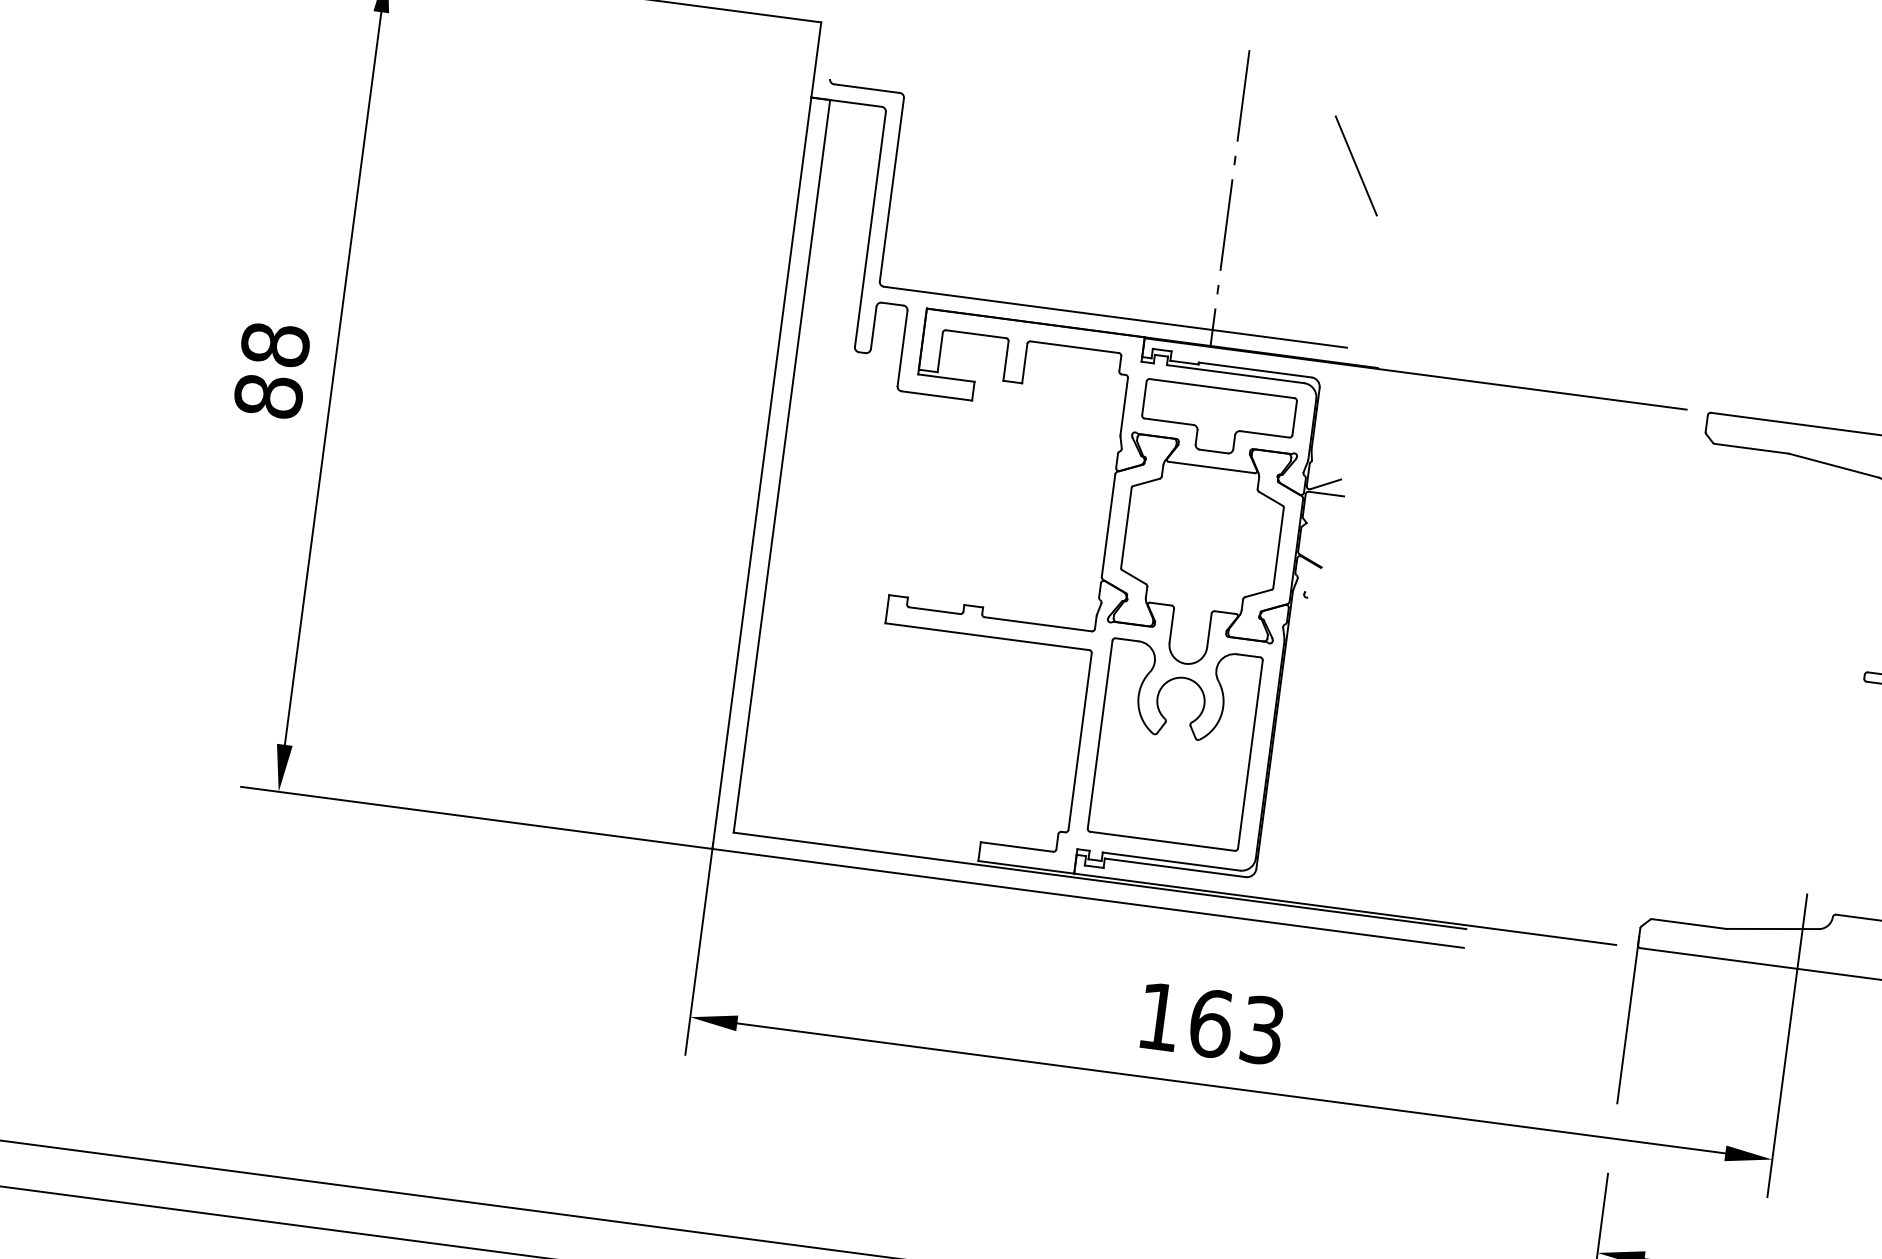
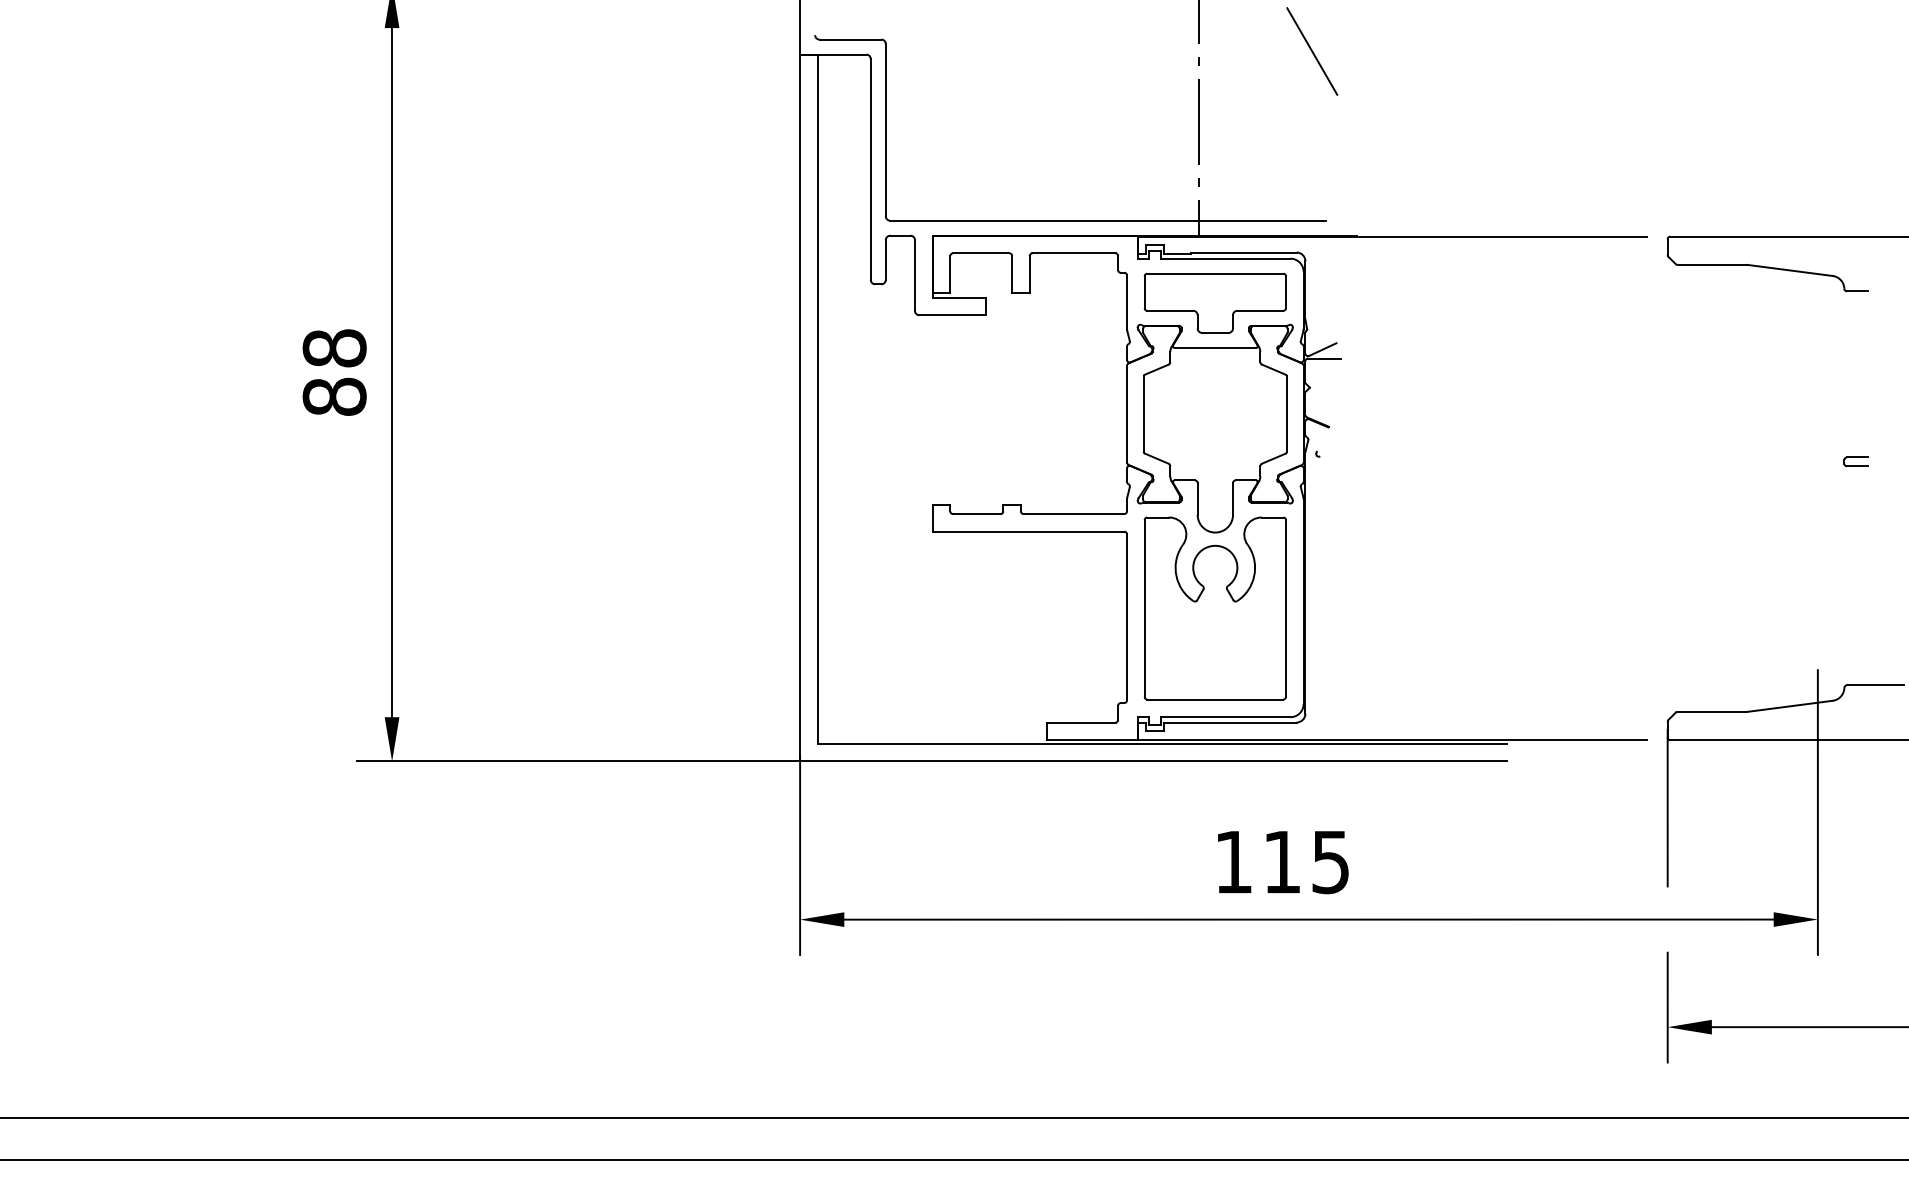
text: (1236, 1027) -> (1306, 862), 163 -> 115

